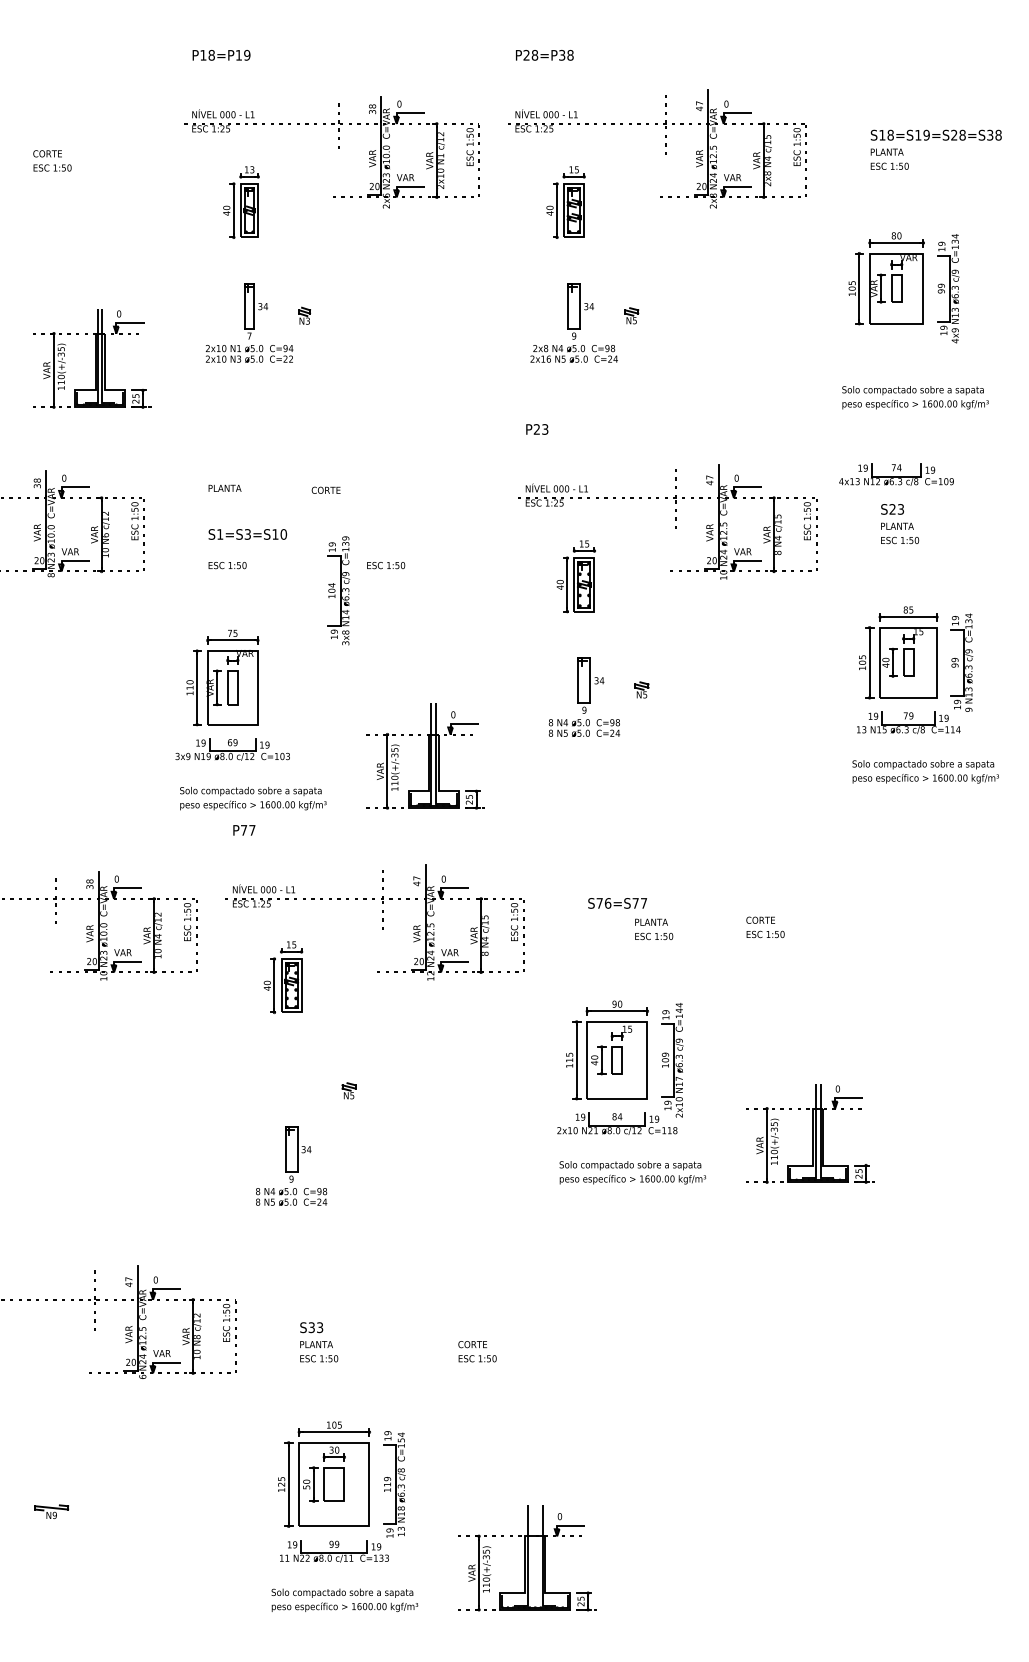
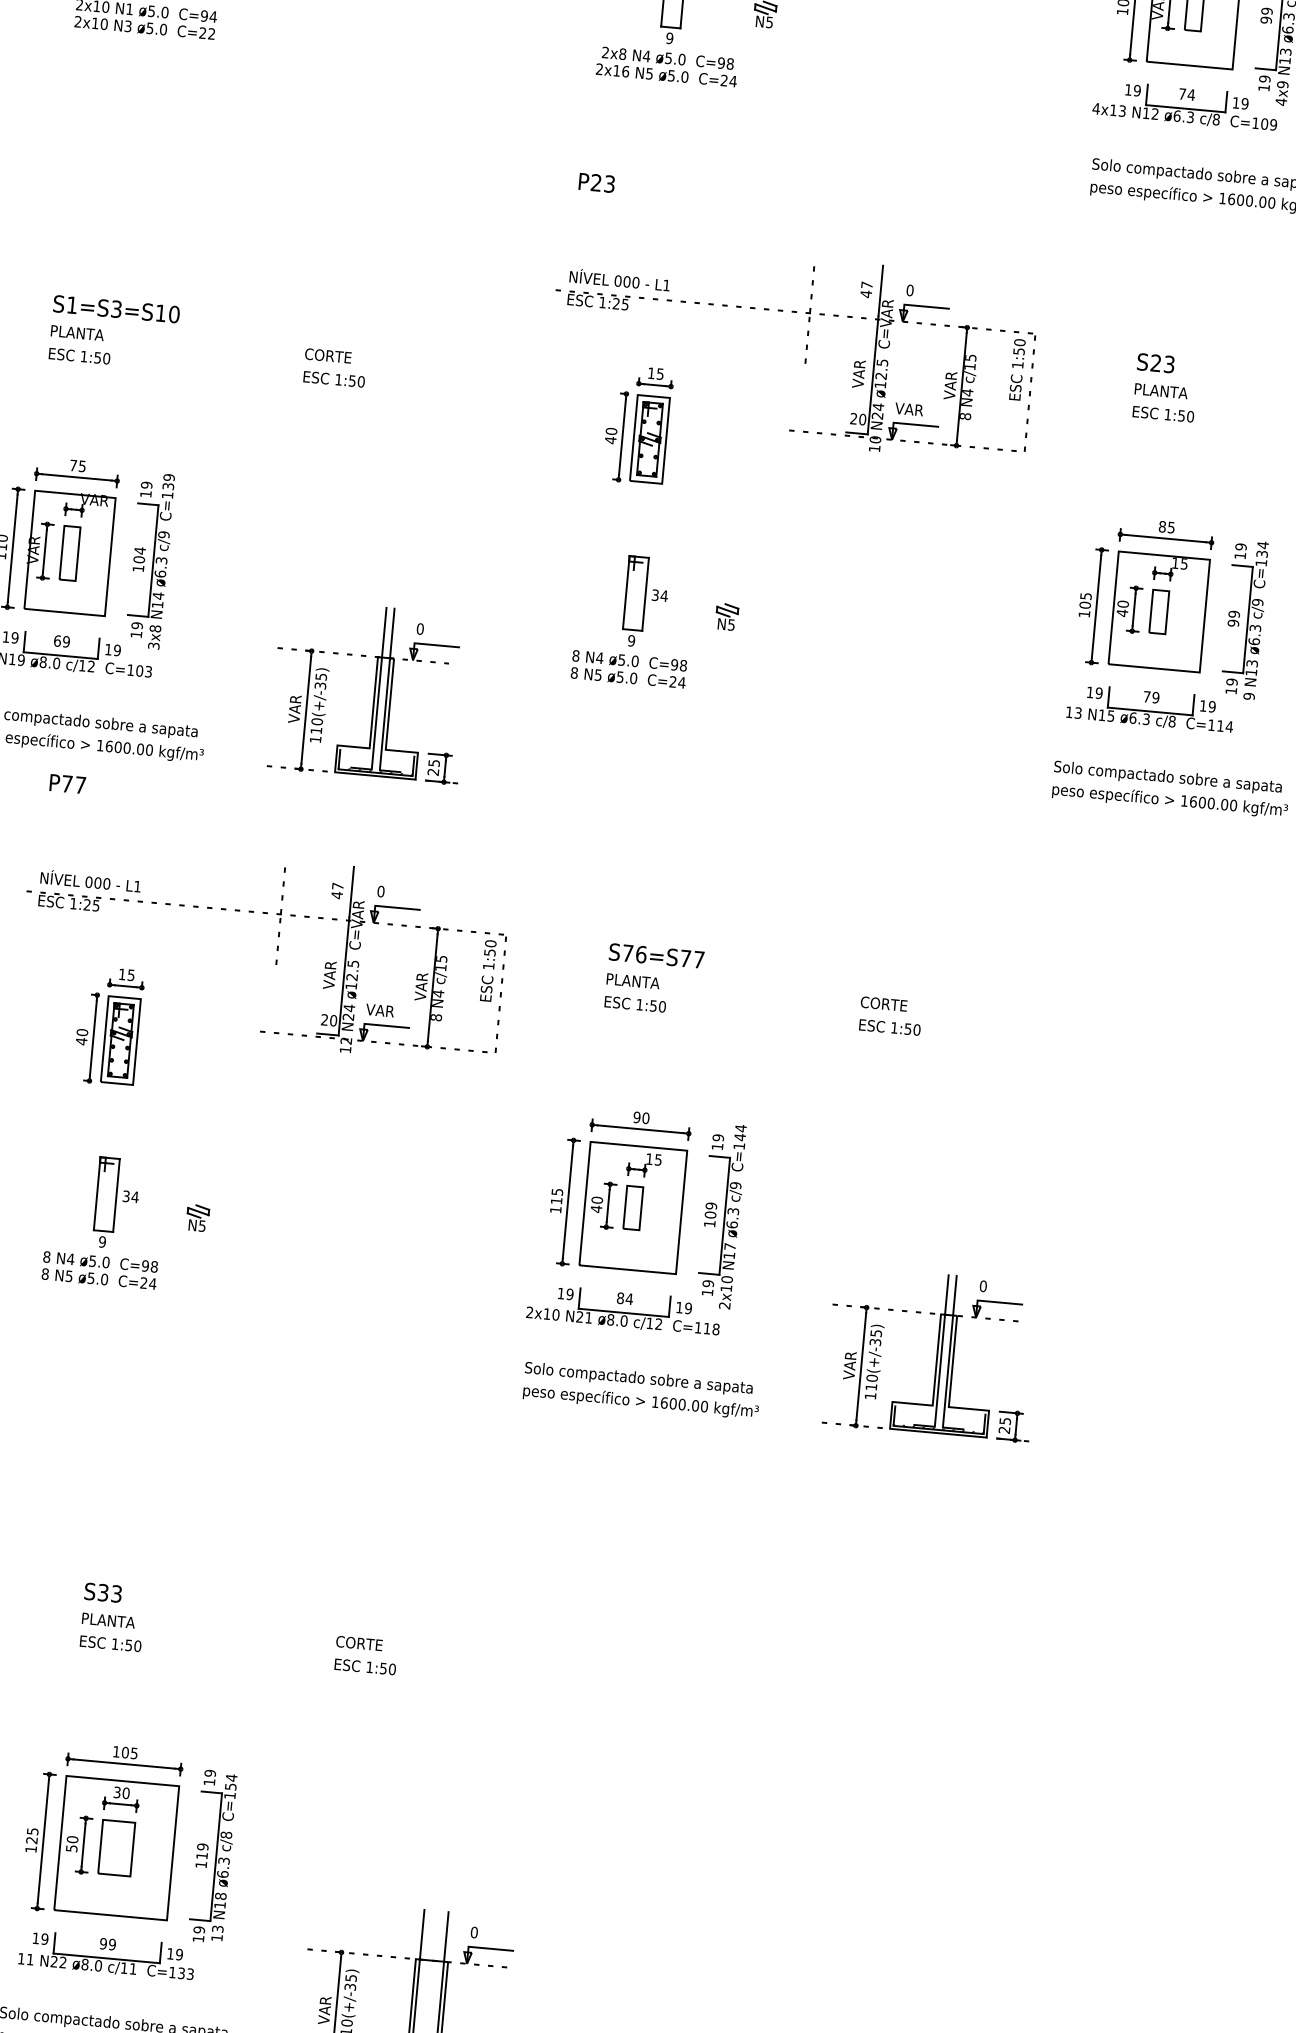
part: (896, 474) -> (1185, 105), moved
text: (224, 487) -> (76, 331), moved
text: (325, 489) -> (327, 354), moved
part: (338, 590) -> (149, 560), moved
text: (654, 929) -> (636, 993), moved
part: (291, 1165) -> (104, 1220), moved

